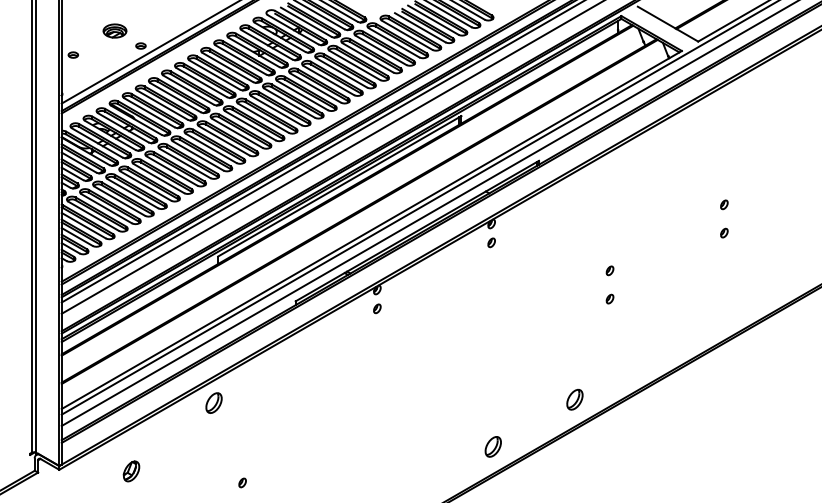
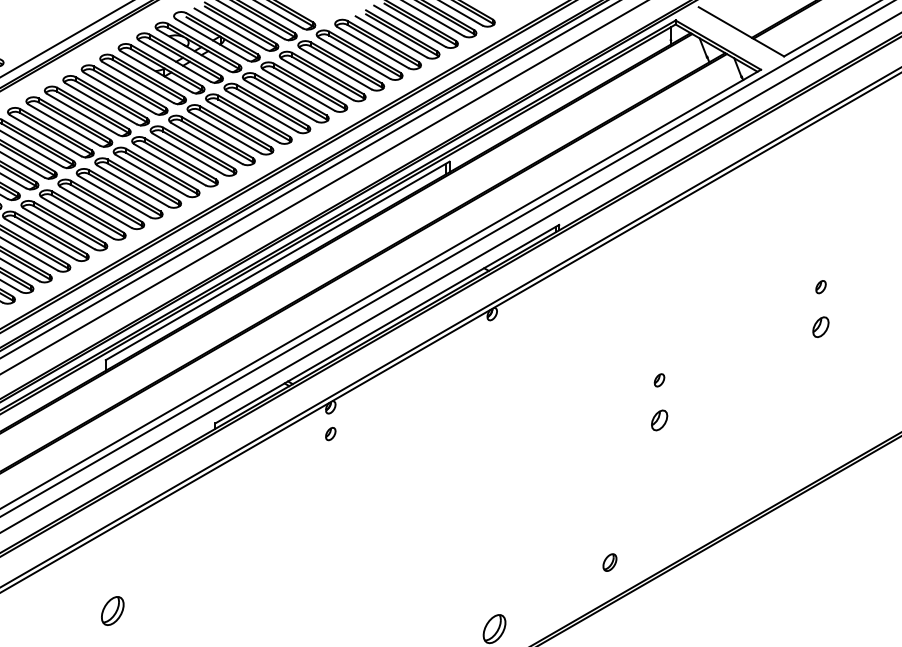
part: (724, 232) -> (821, 326), size x1.6
part: (491, 242) -> (492, 340), removed
part: (609, 298) -> (658, 419), size x1.6
part: (574, 399) -> (609, 562), size x0.6
part: (213, 402) -> (111, 610), moved

